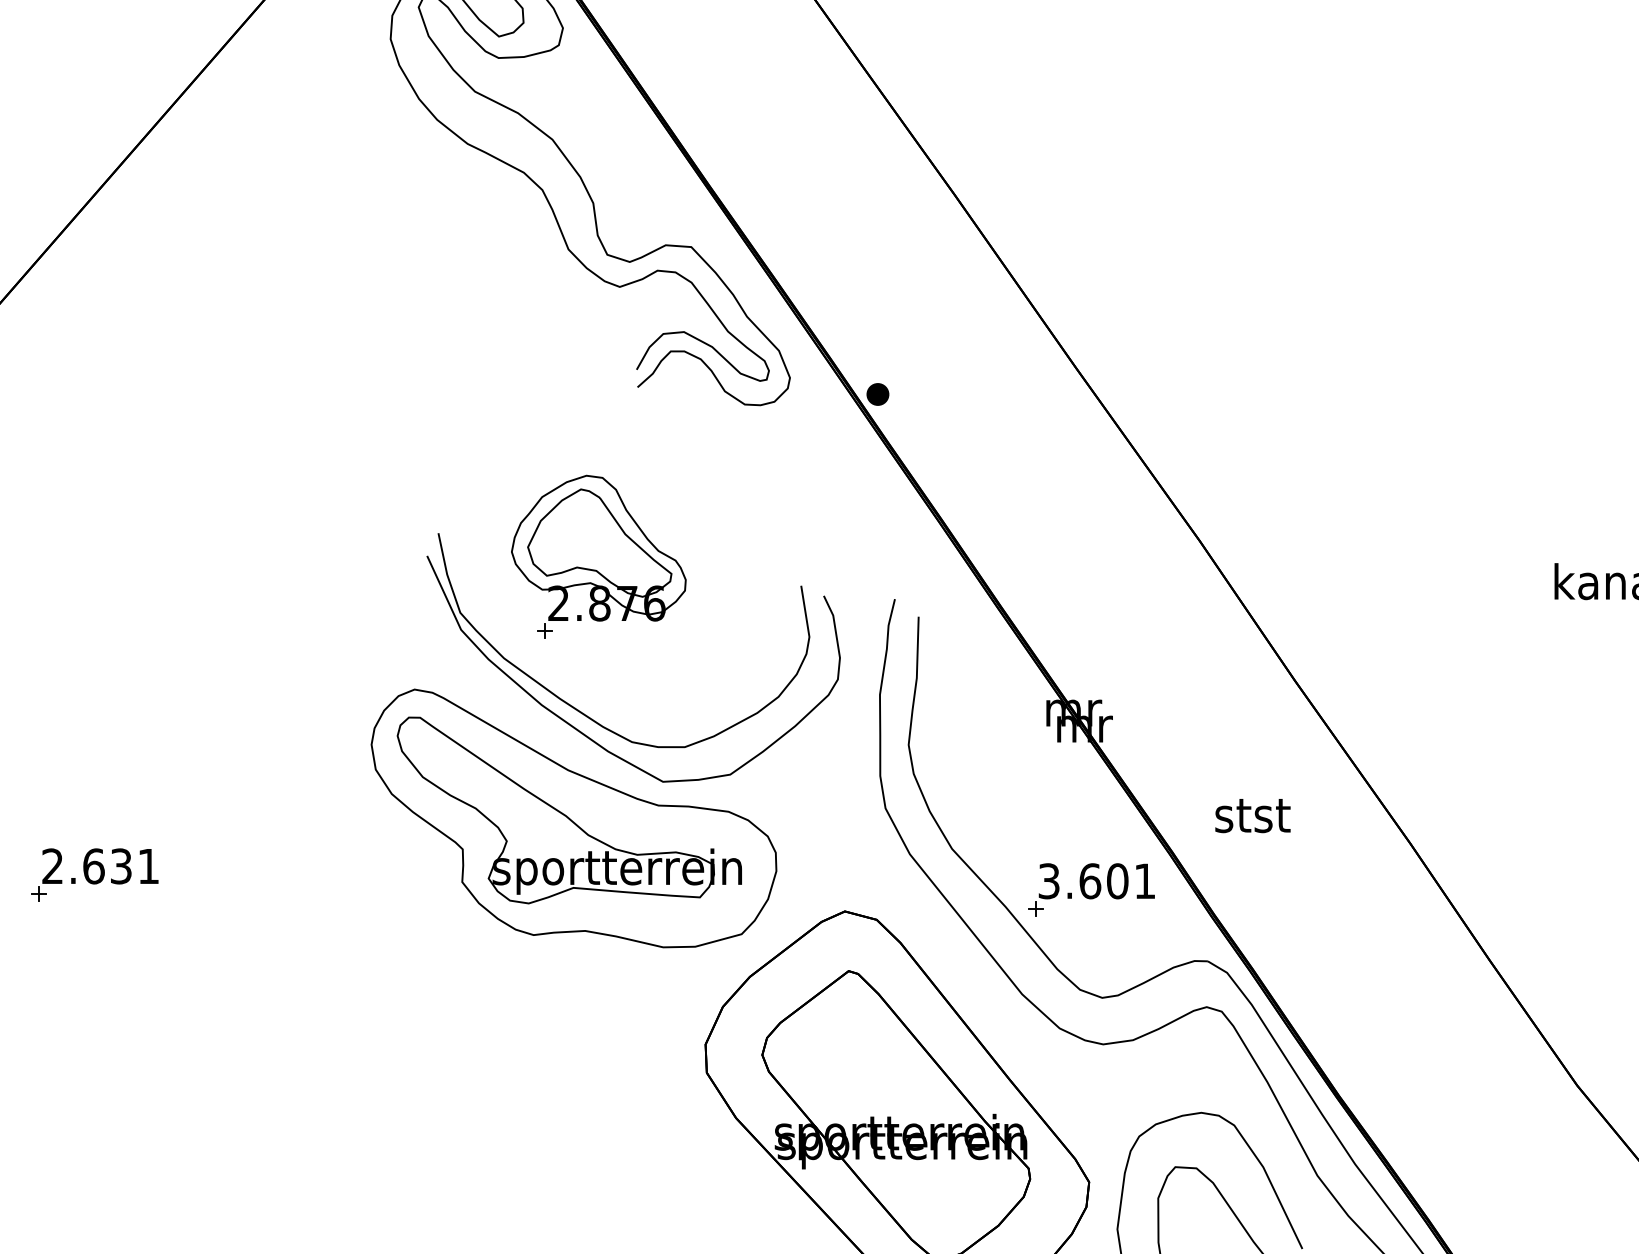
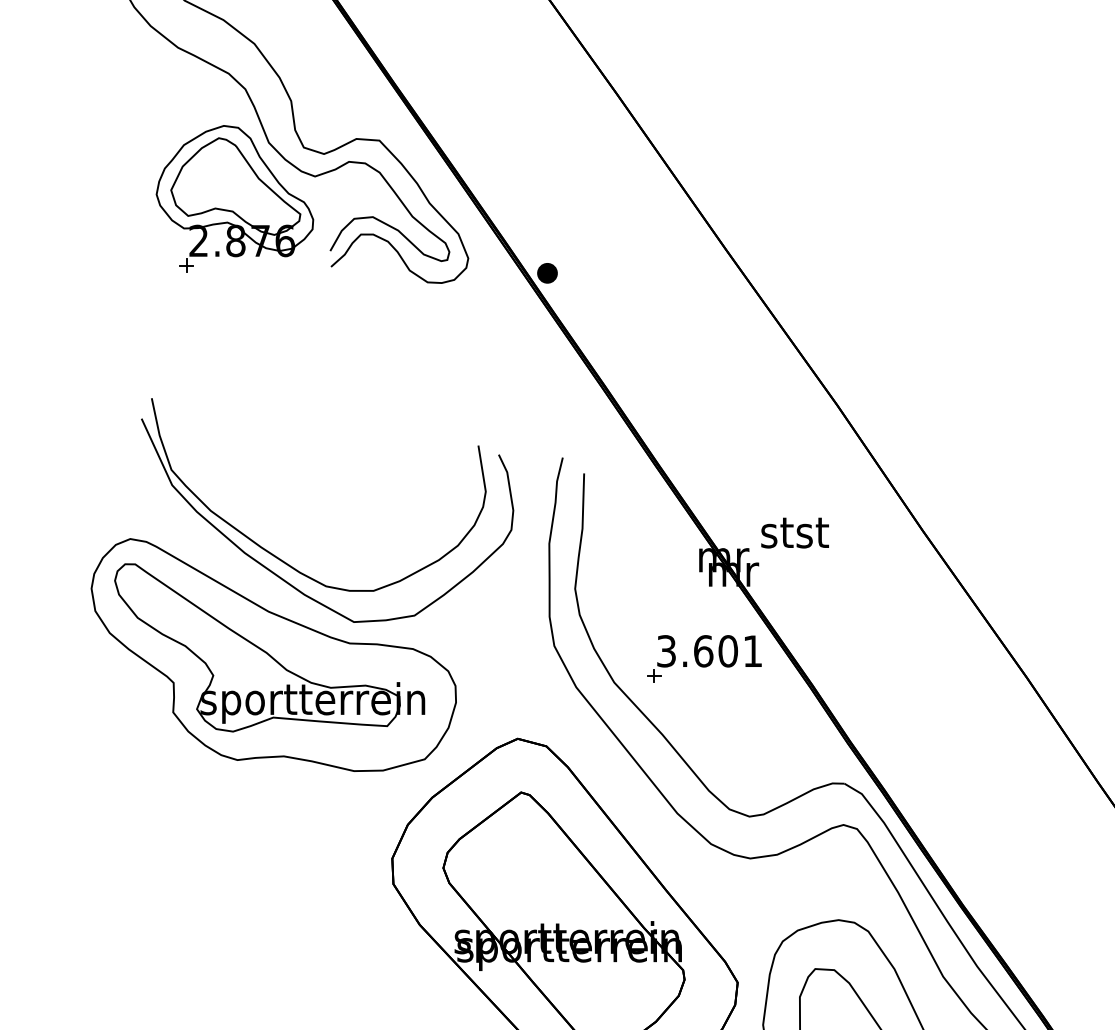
part: (598, 556) -> (234, 198), moved
text: (1252, 816) -> (794, 533), moved
part: (1091, 889) -> (704, 658), moved

